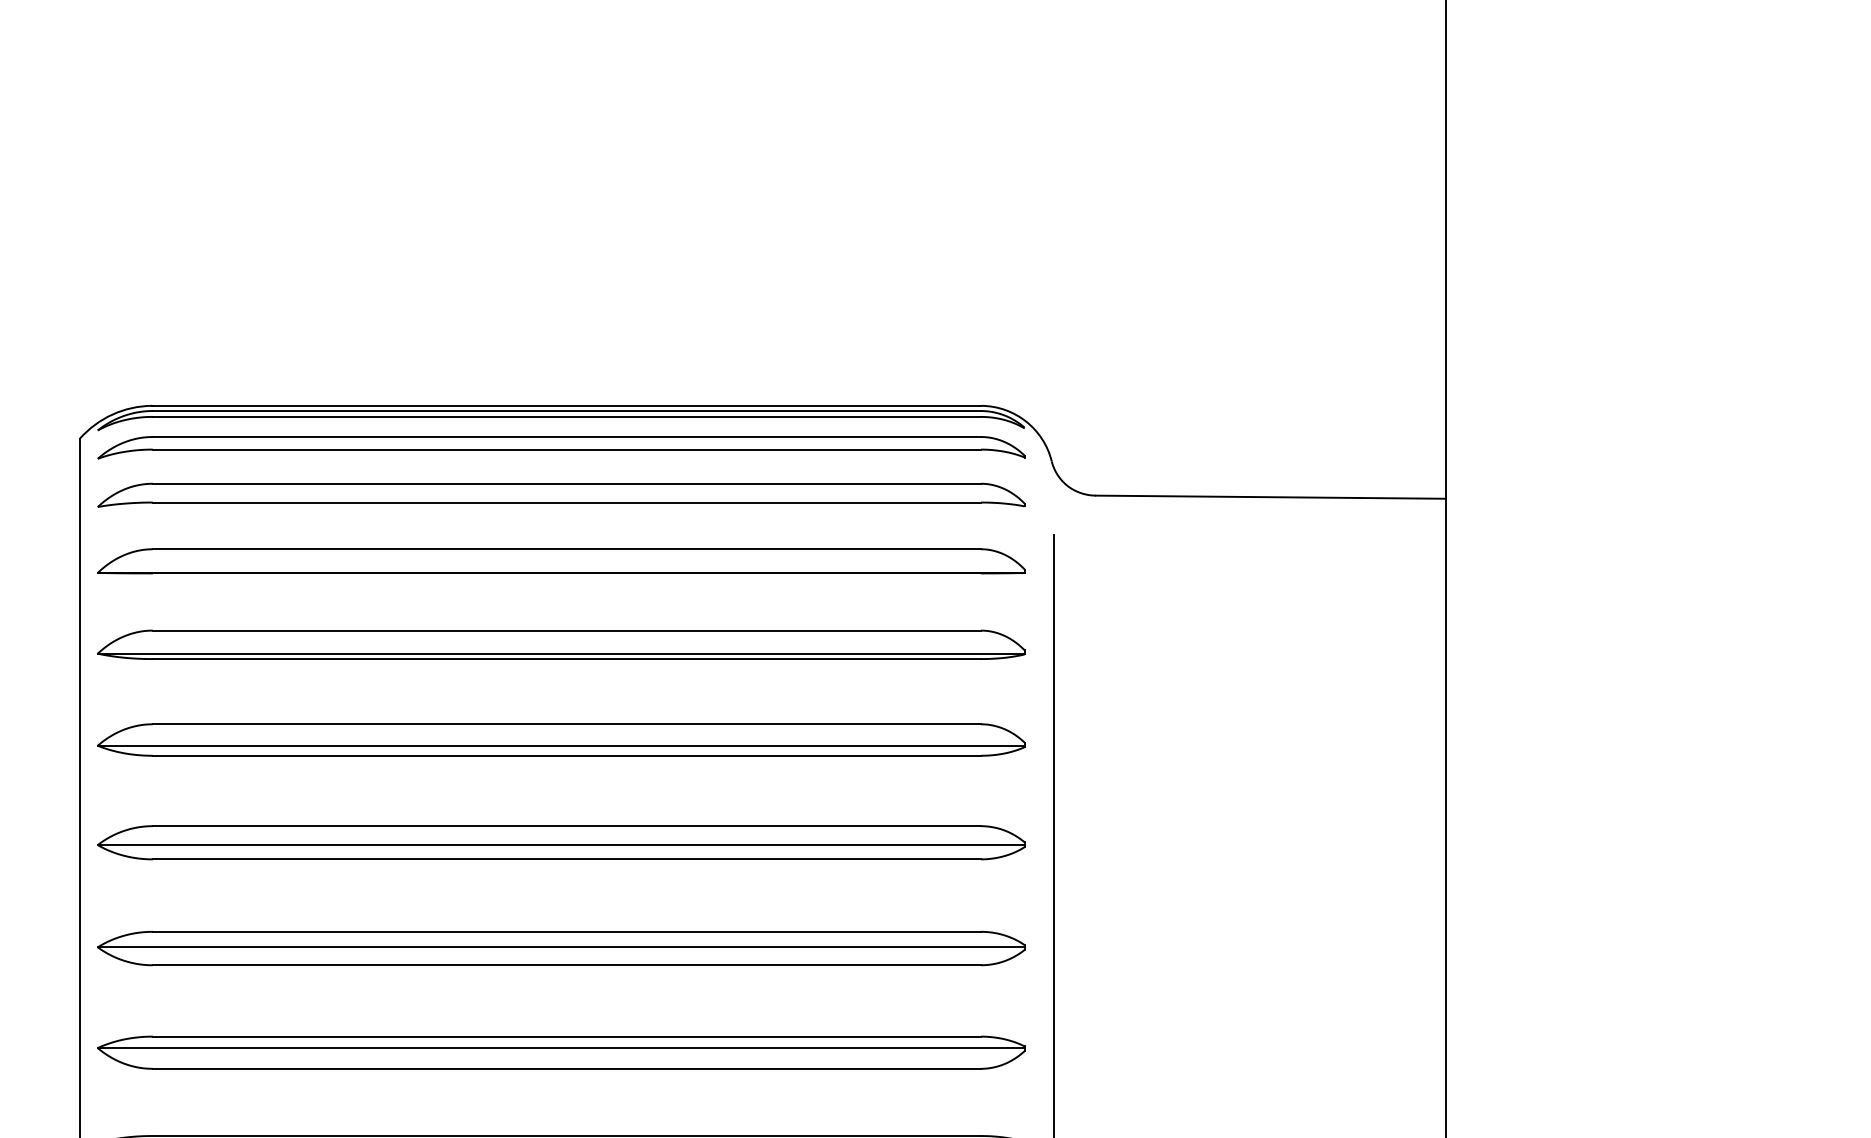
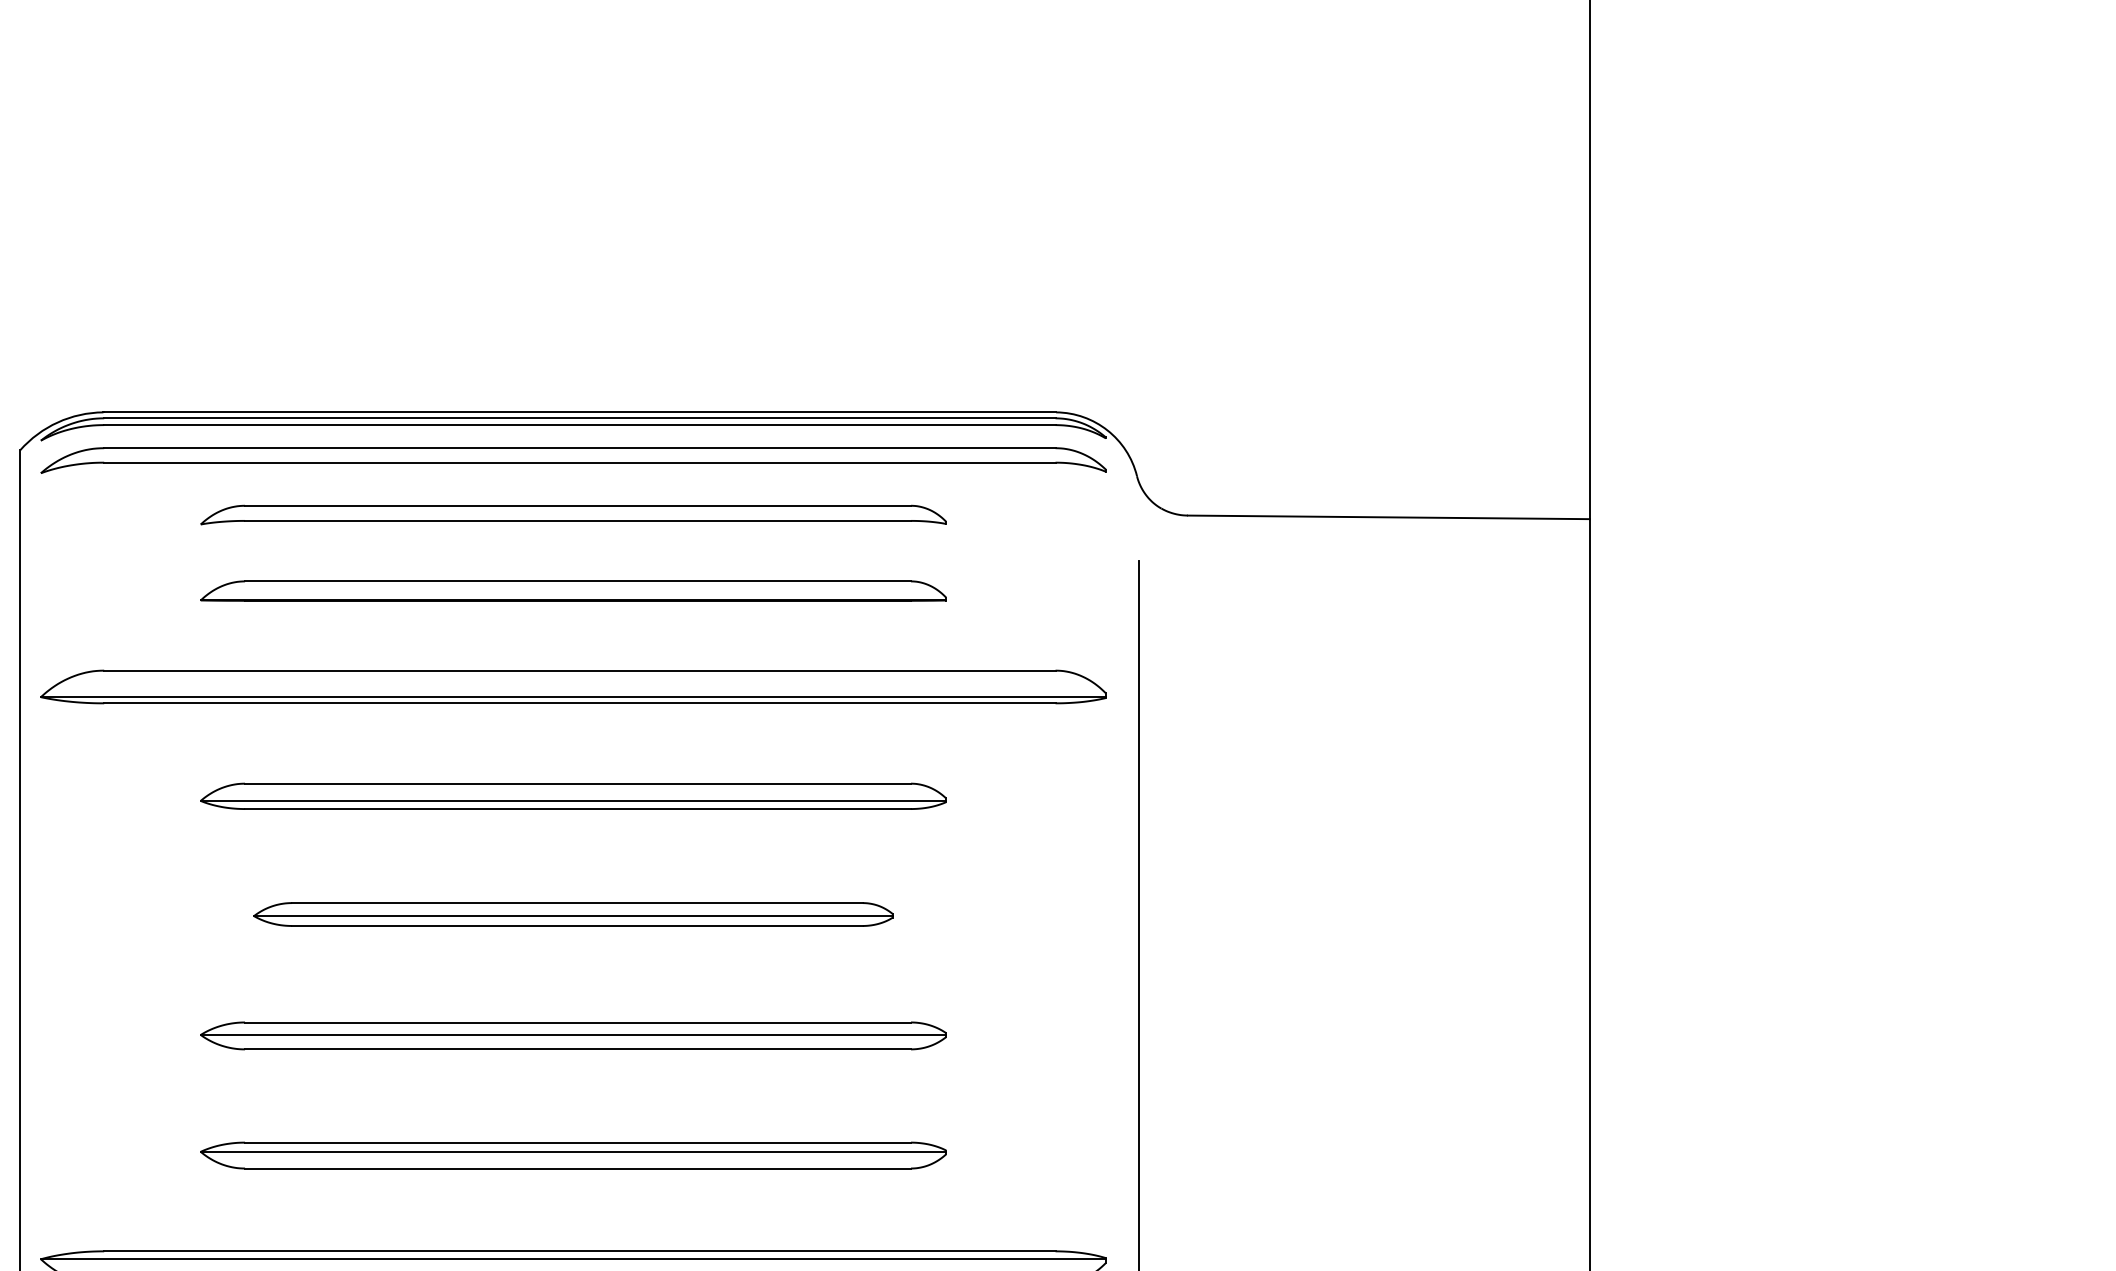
part: (561, 494) -> (573, 514), size x0.7
part: (561, 561) -> (573, 591), size x0.7
part: (561, 739) -> (573, 795), size x0.7
part: (561, 842) -> (573, 914), size x0.6
part: (561, 948) -> (573, 1035), size x0.7
part: (561, 1052) -> (573, 1155), size x0.7

